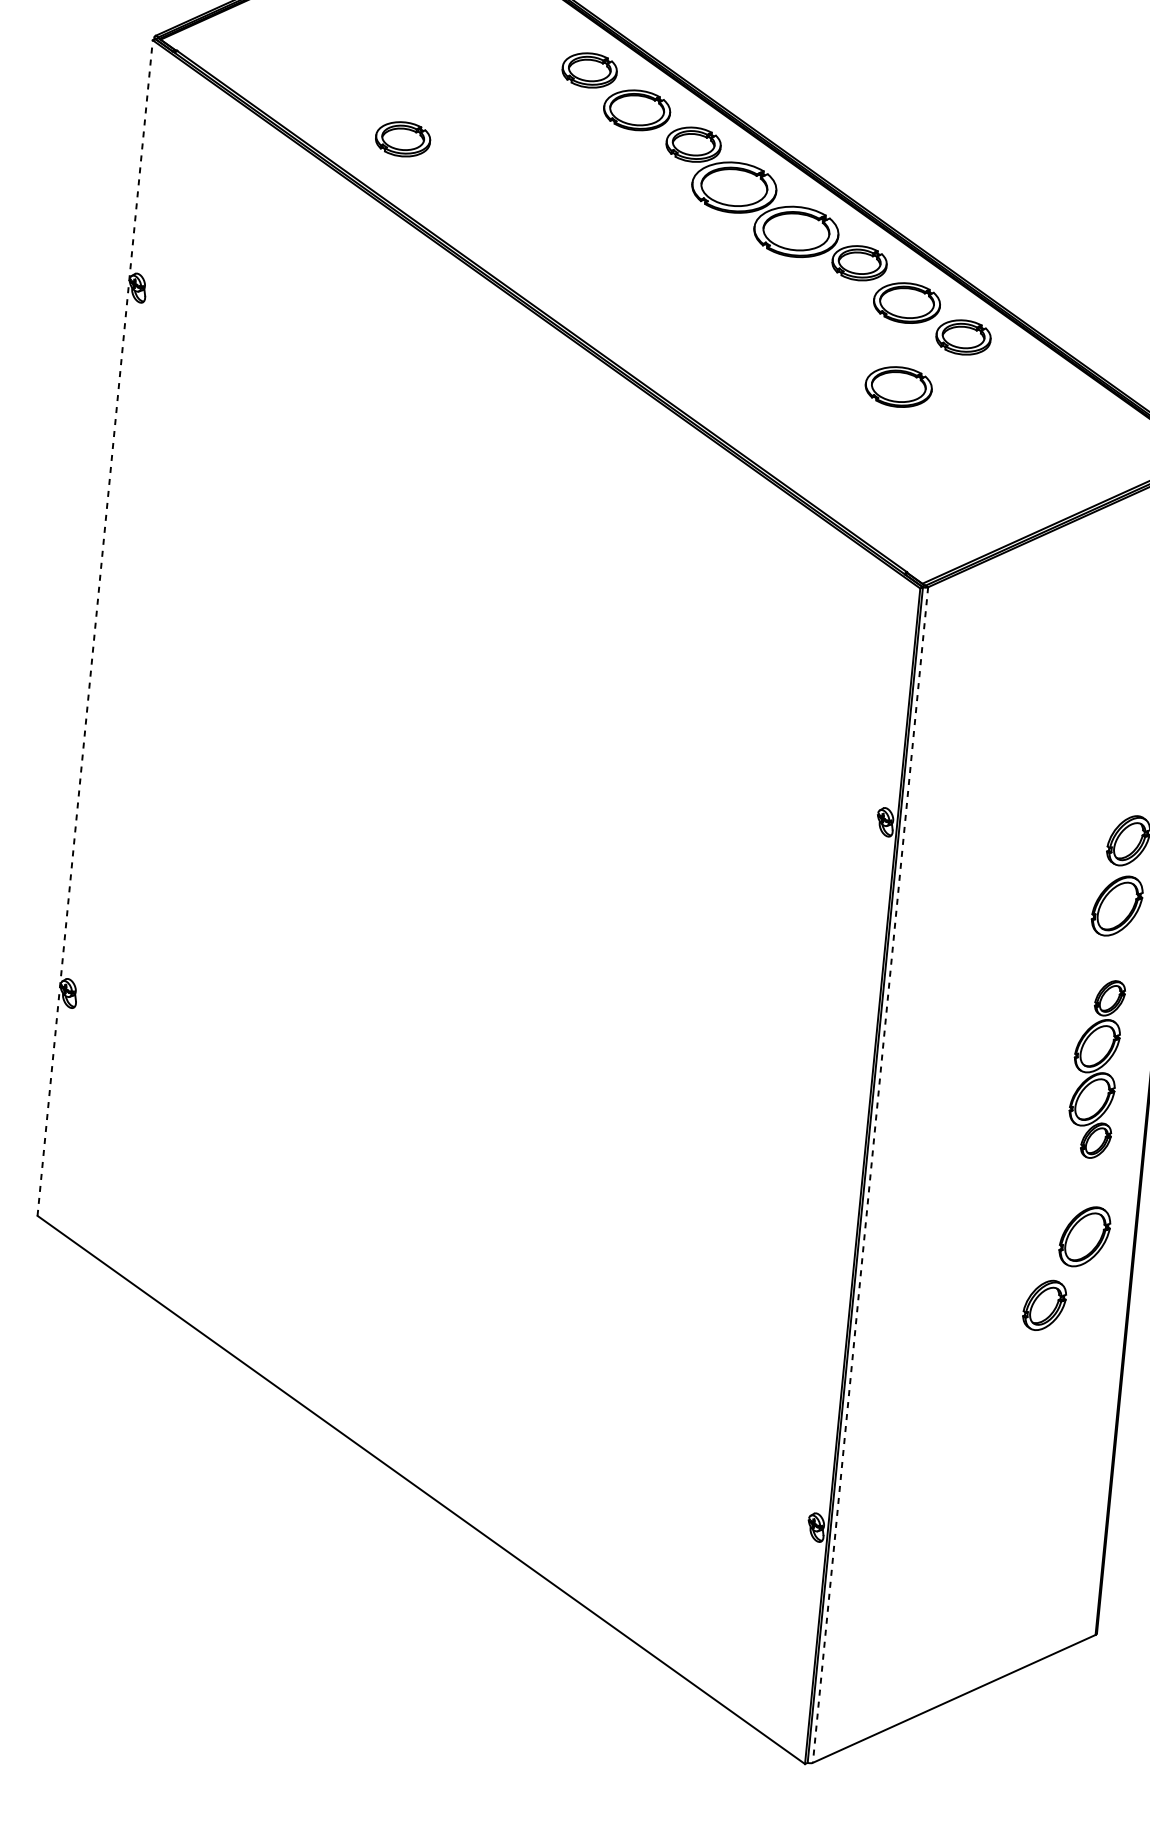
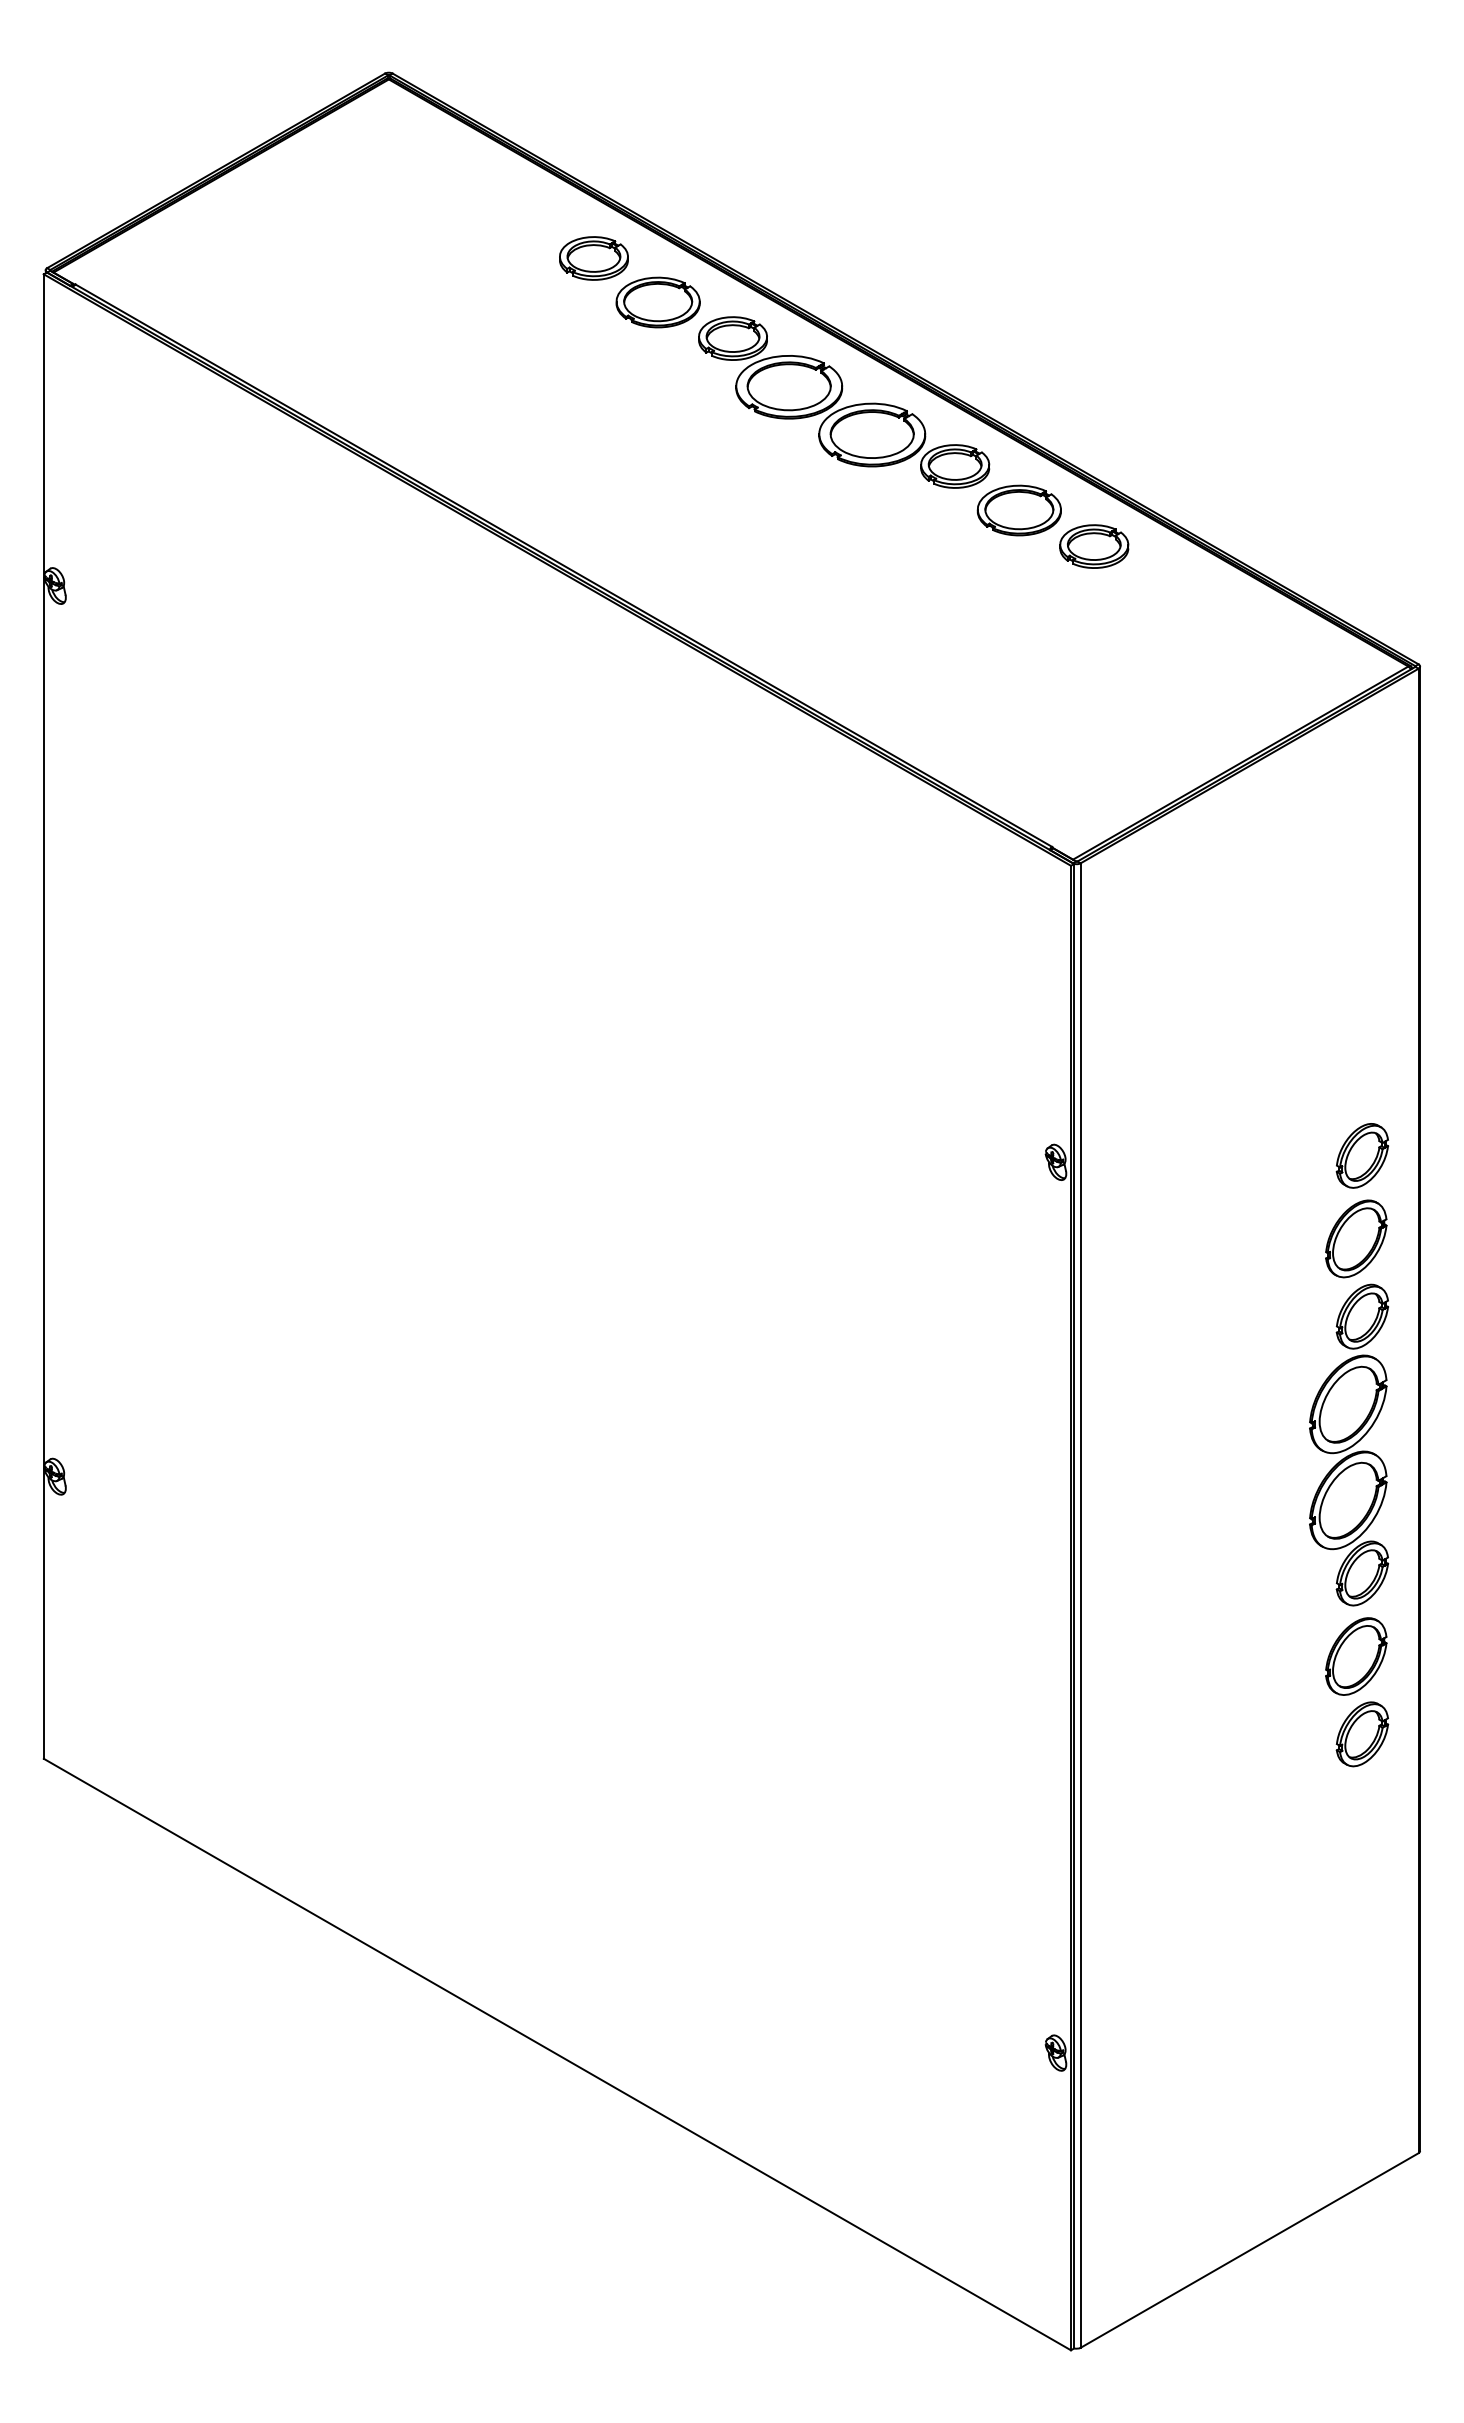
part: (402, 139) -> (368, 367), removed
part: (898, 386) -> (1018, 616), removed
line: (94, 628) -> (43, 1016), dashed -> solid
part: (1095, 1068) -> (1349, 1444), size x1.43
line: (870, 1175) -> (1080, 1606), dashed -> solid
part: (1044, 1305) -> (1362, 1734), moved

